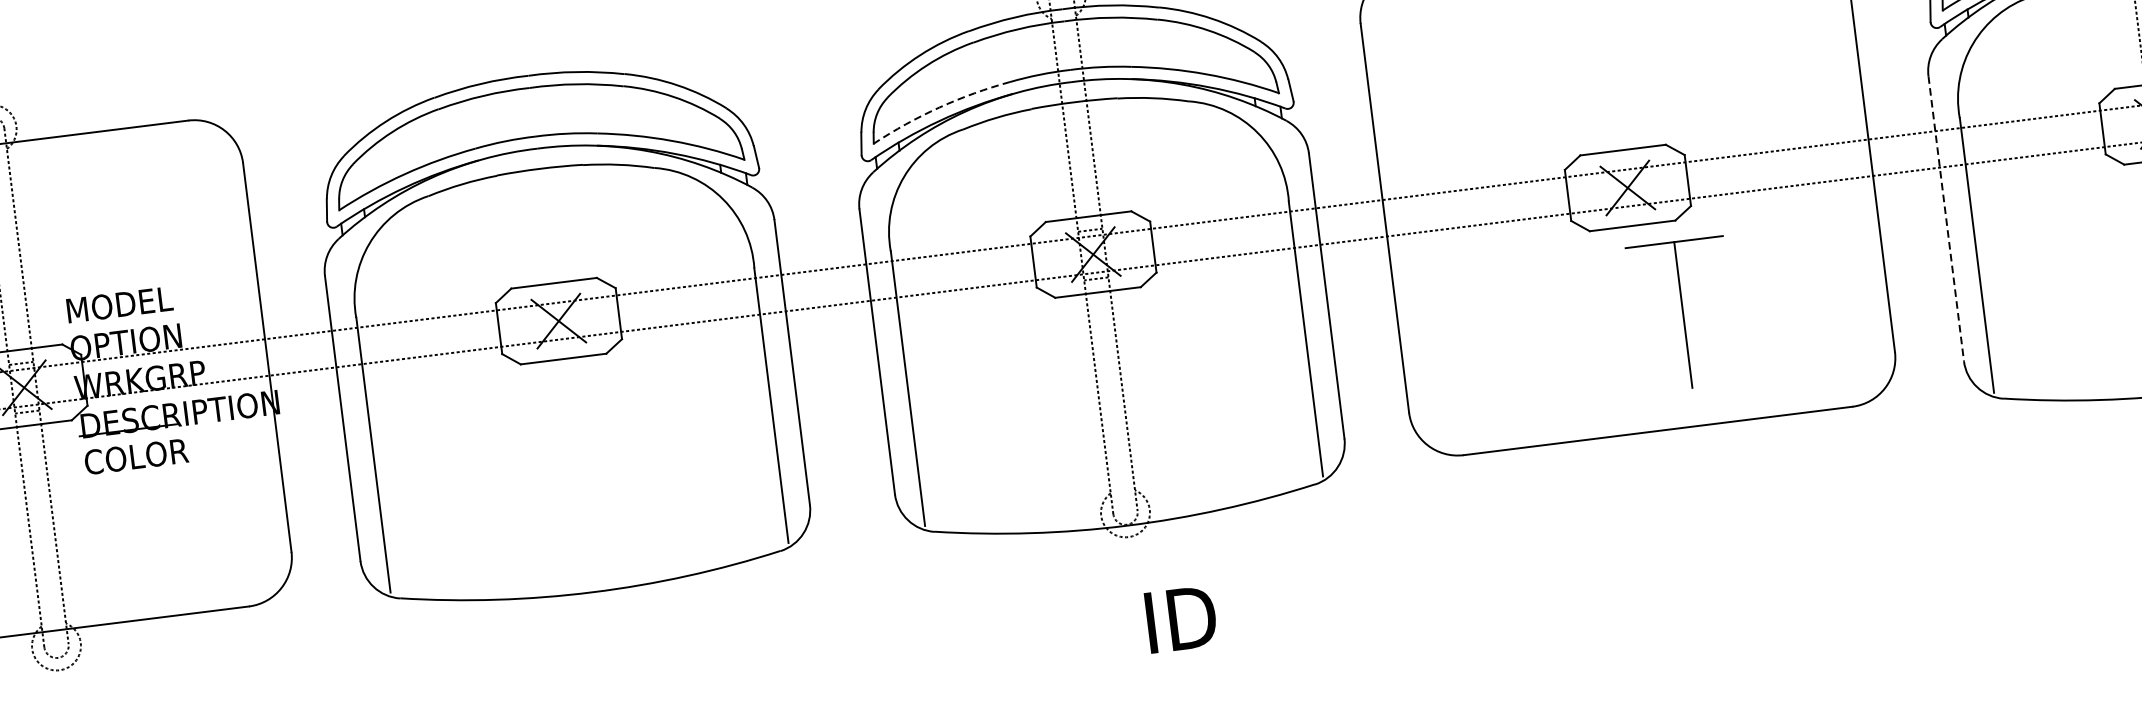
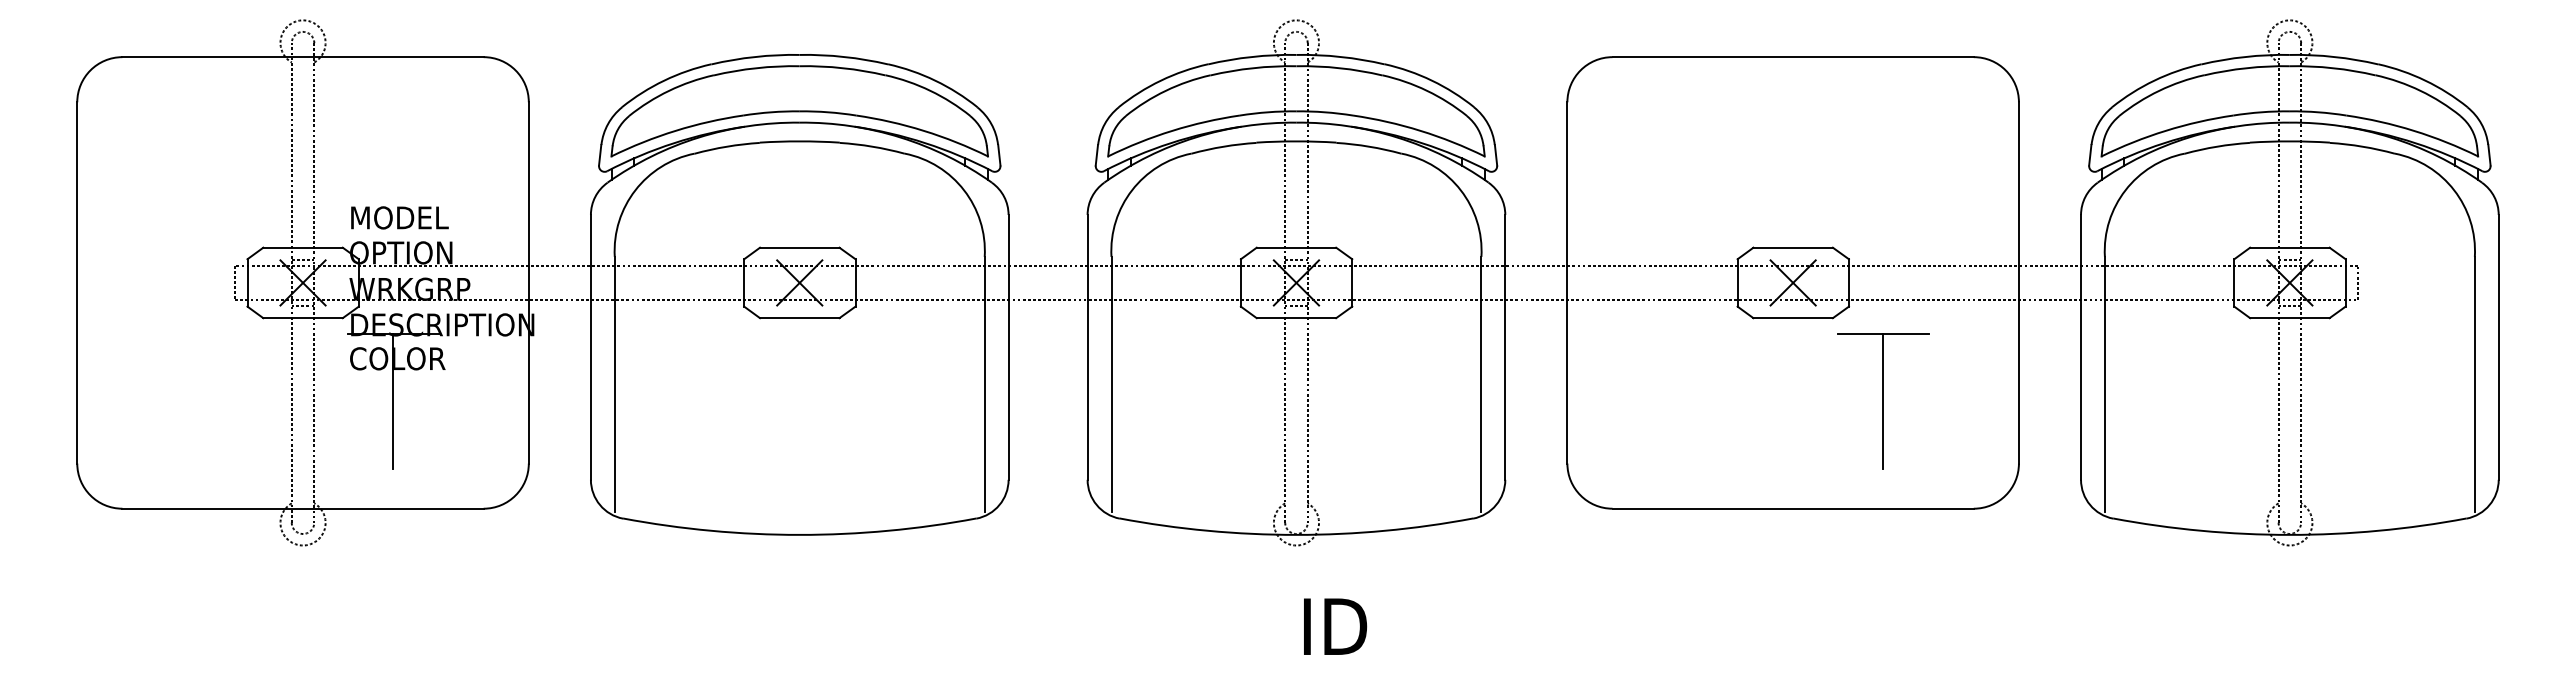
arc: (939, 107) -> (1172, 130), dashed -> solid
line: (1946, 218) -> (2081, 347), dashed -> solid
part: (1683, 315) -> (1883, 401), moved
line: (137, 503) -> (393, 401), added

